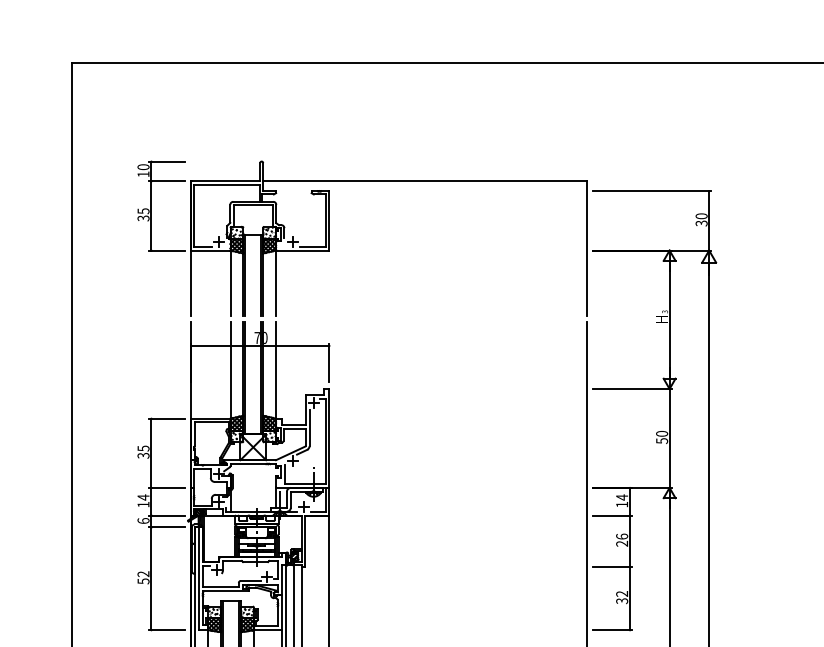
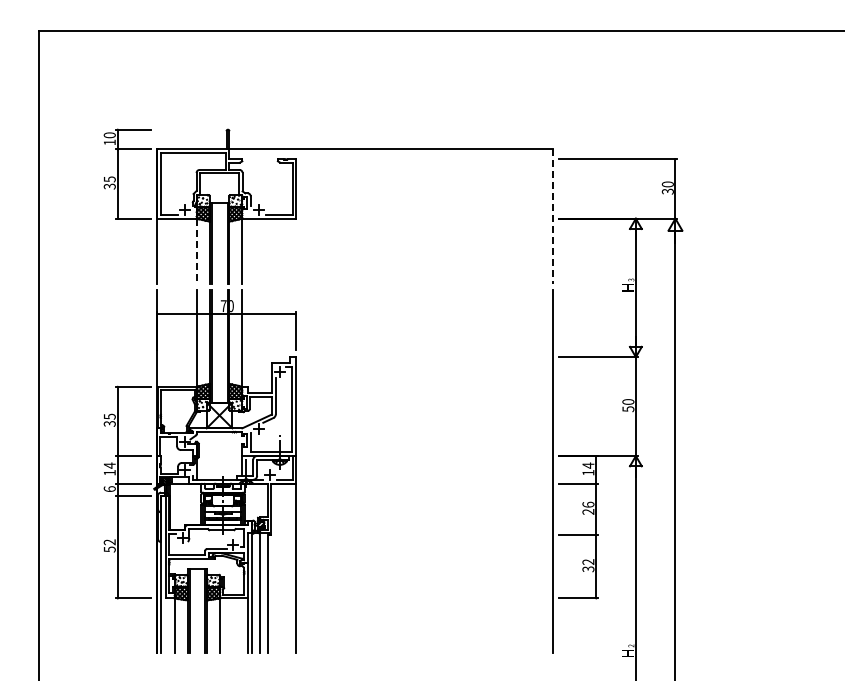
line: (586, 249) -> (552, 217), solid -> dashed
line: (230, 283) -> (196, 251), solid -> dashed

